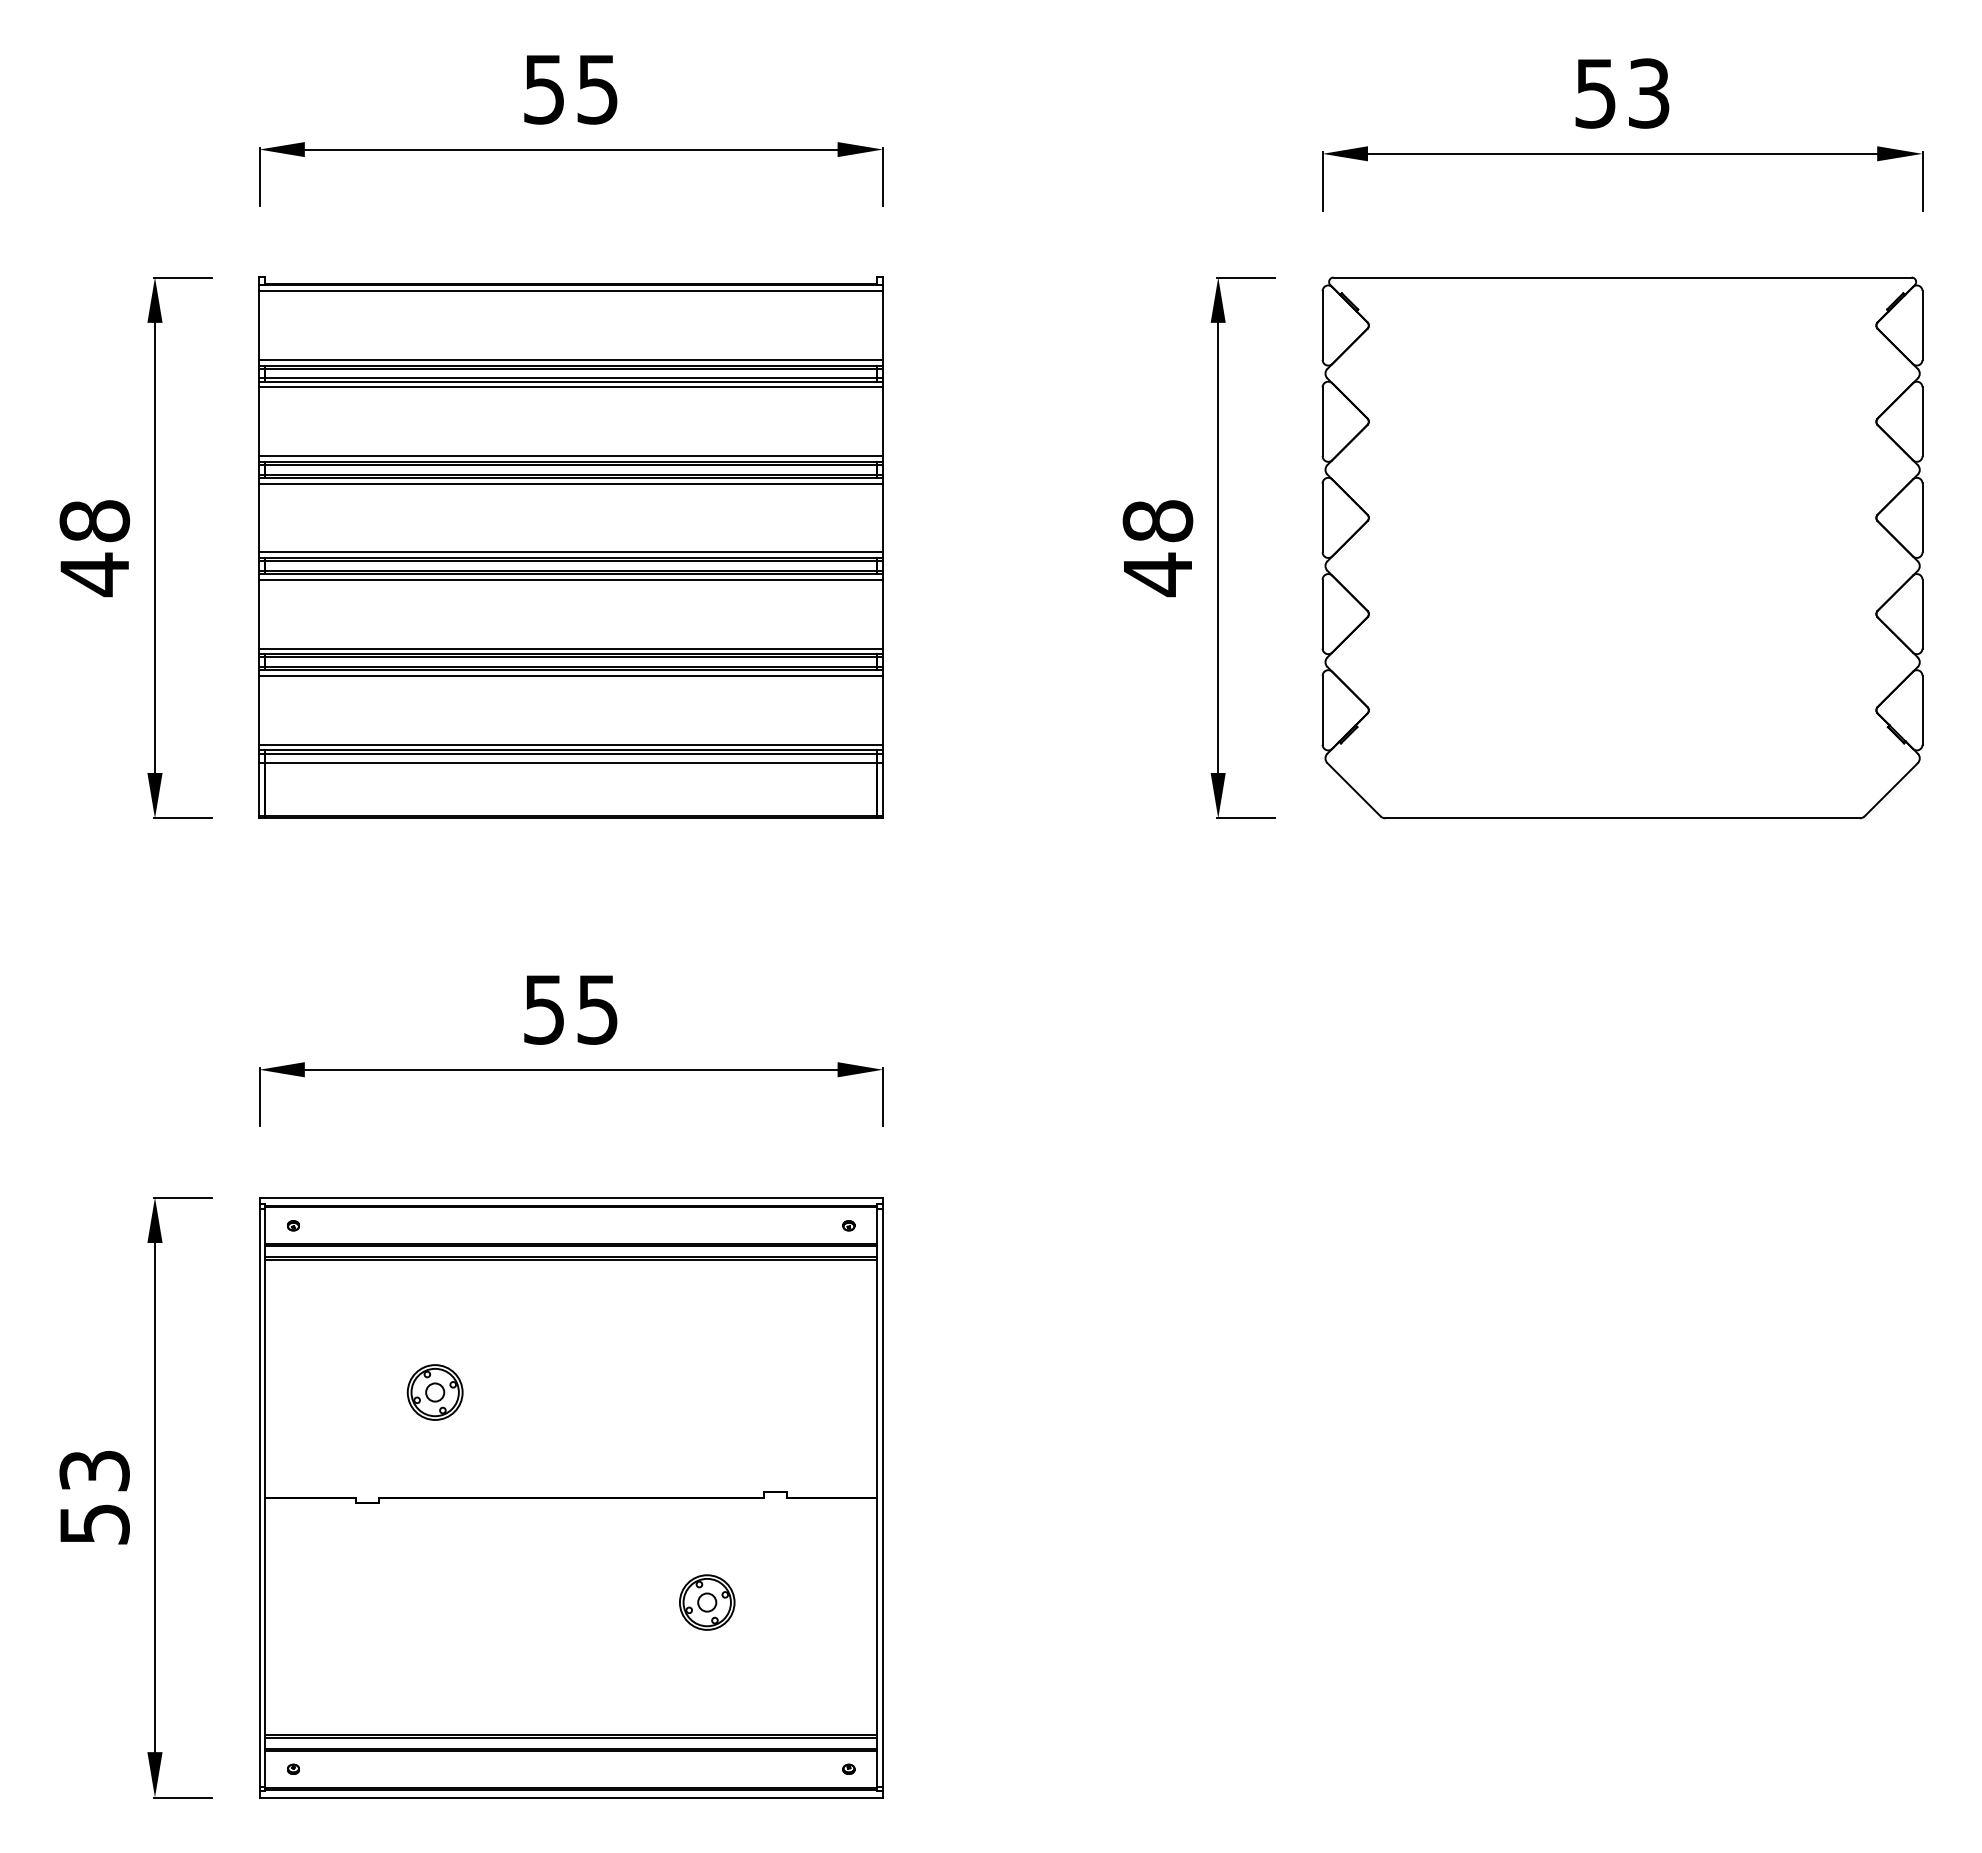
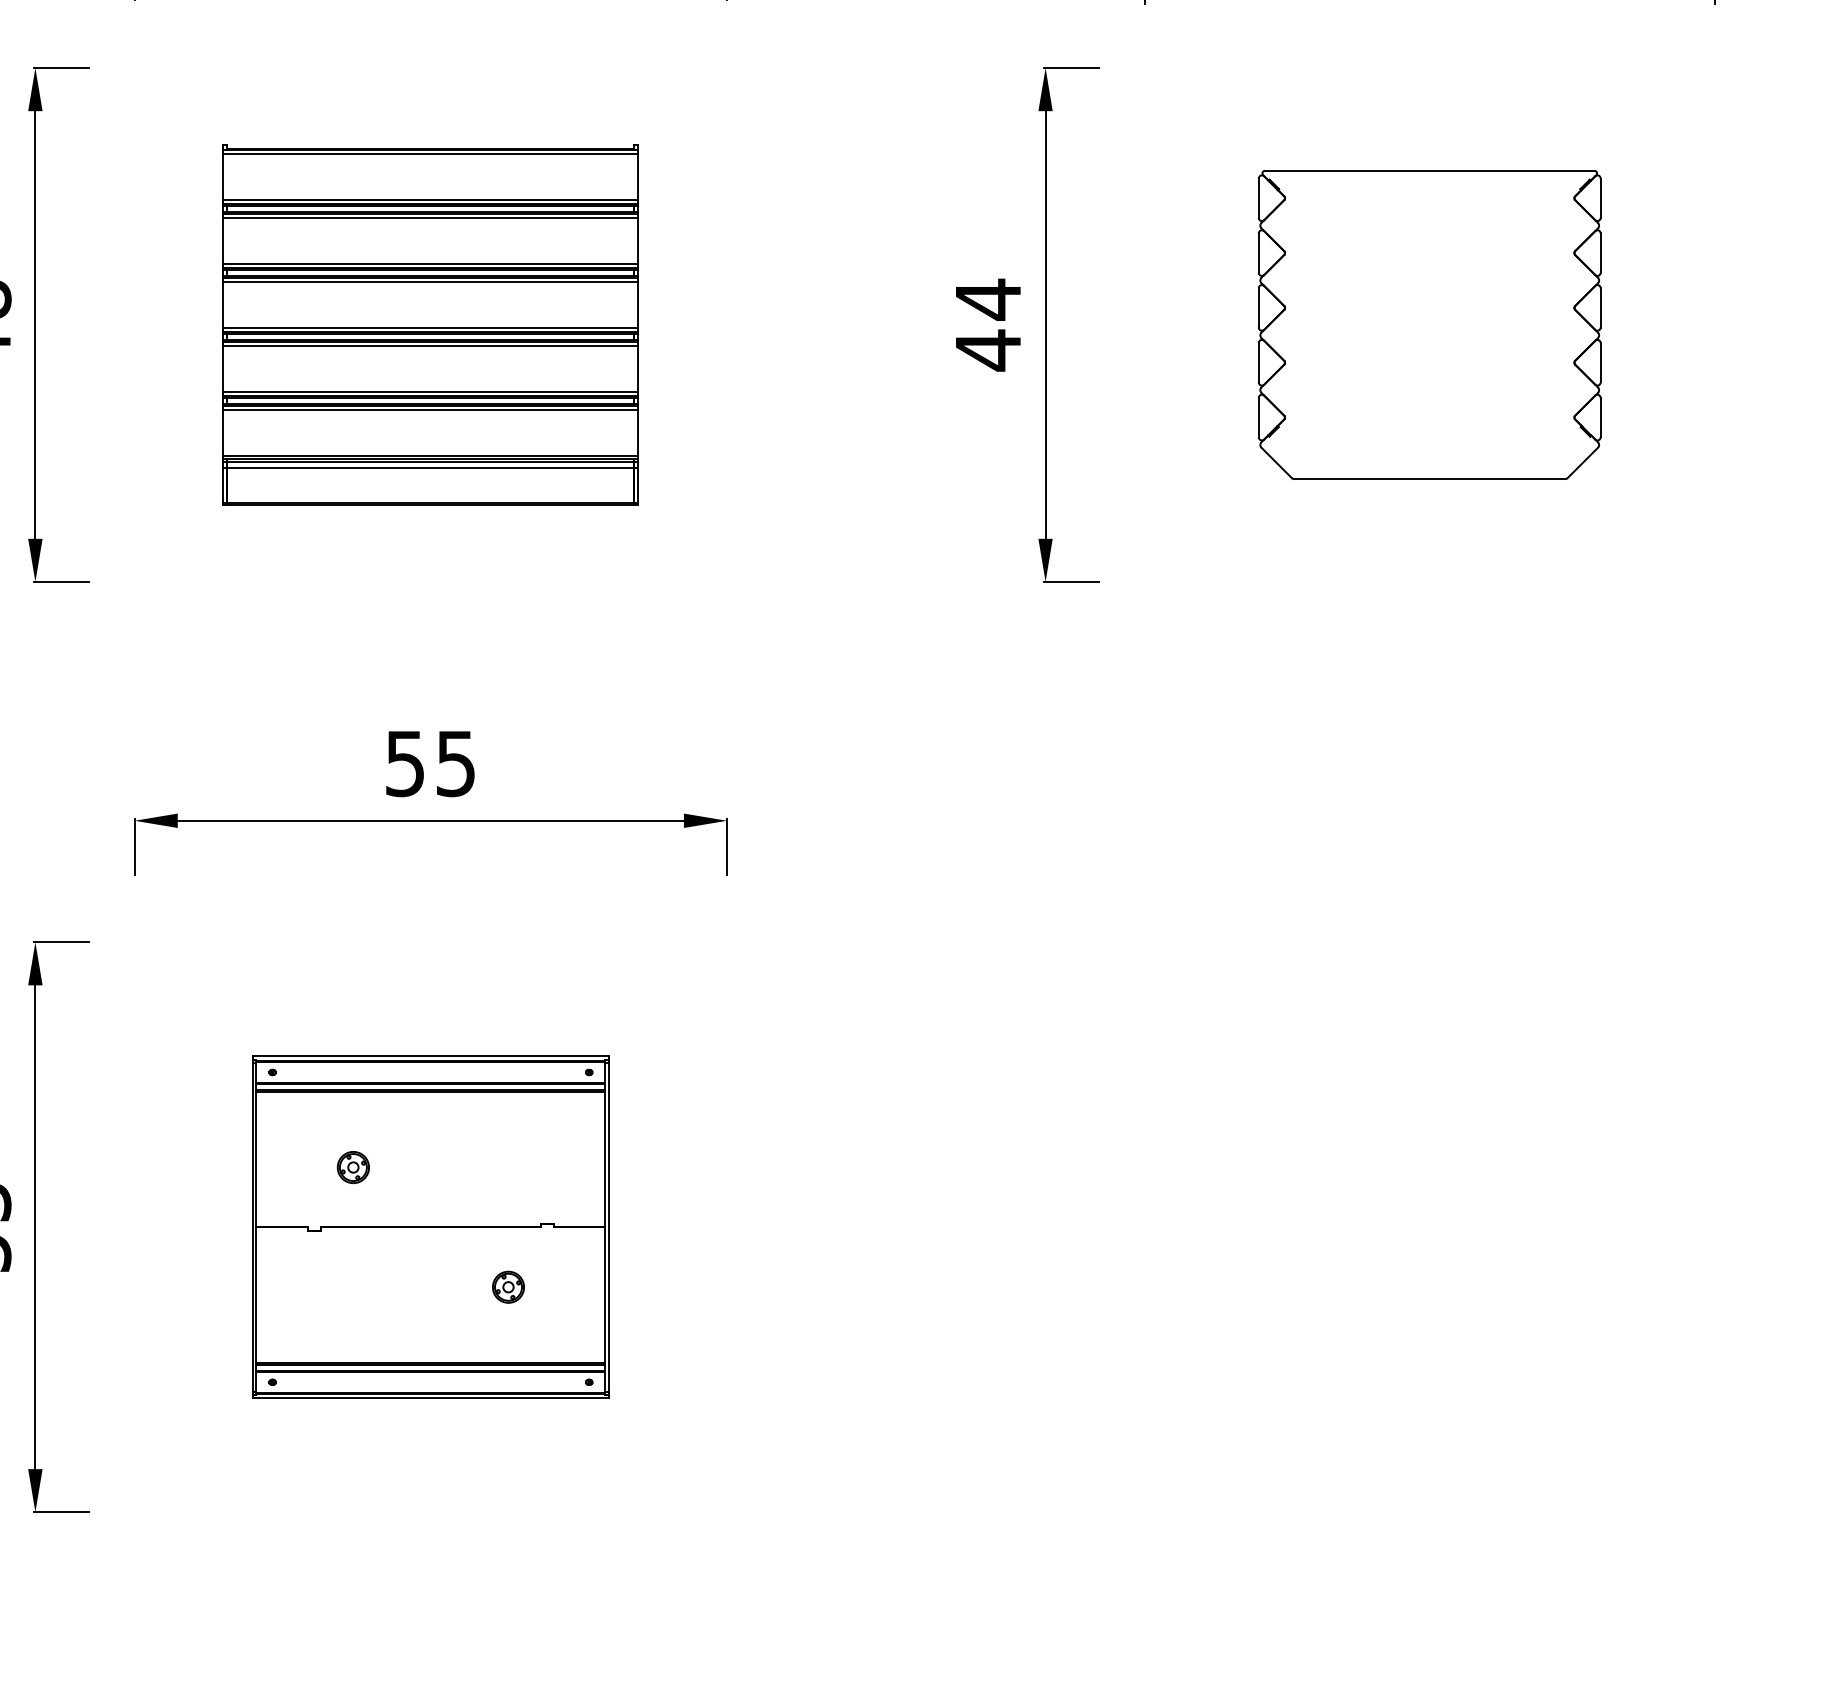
text: (1157, 521) -> (987, 299), 48 -> 44
part: (570, 547) -> (430, 324), size x0.7
part: (1622, 547) -> (1429, 324), size x0.6
part: (571, 1497) -> (431, 1227), size x0.6

